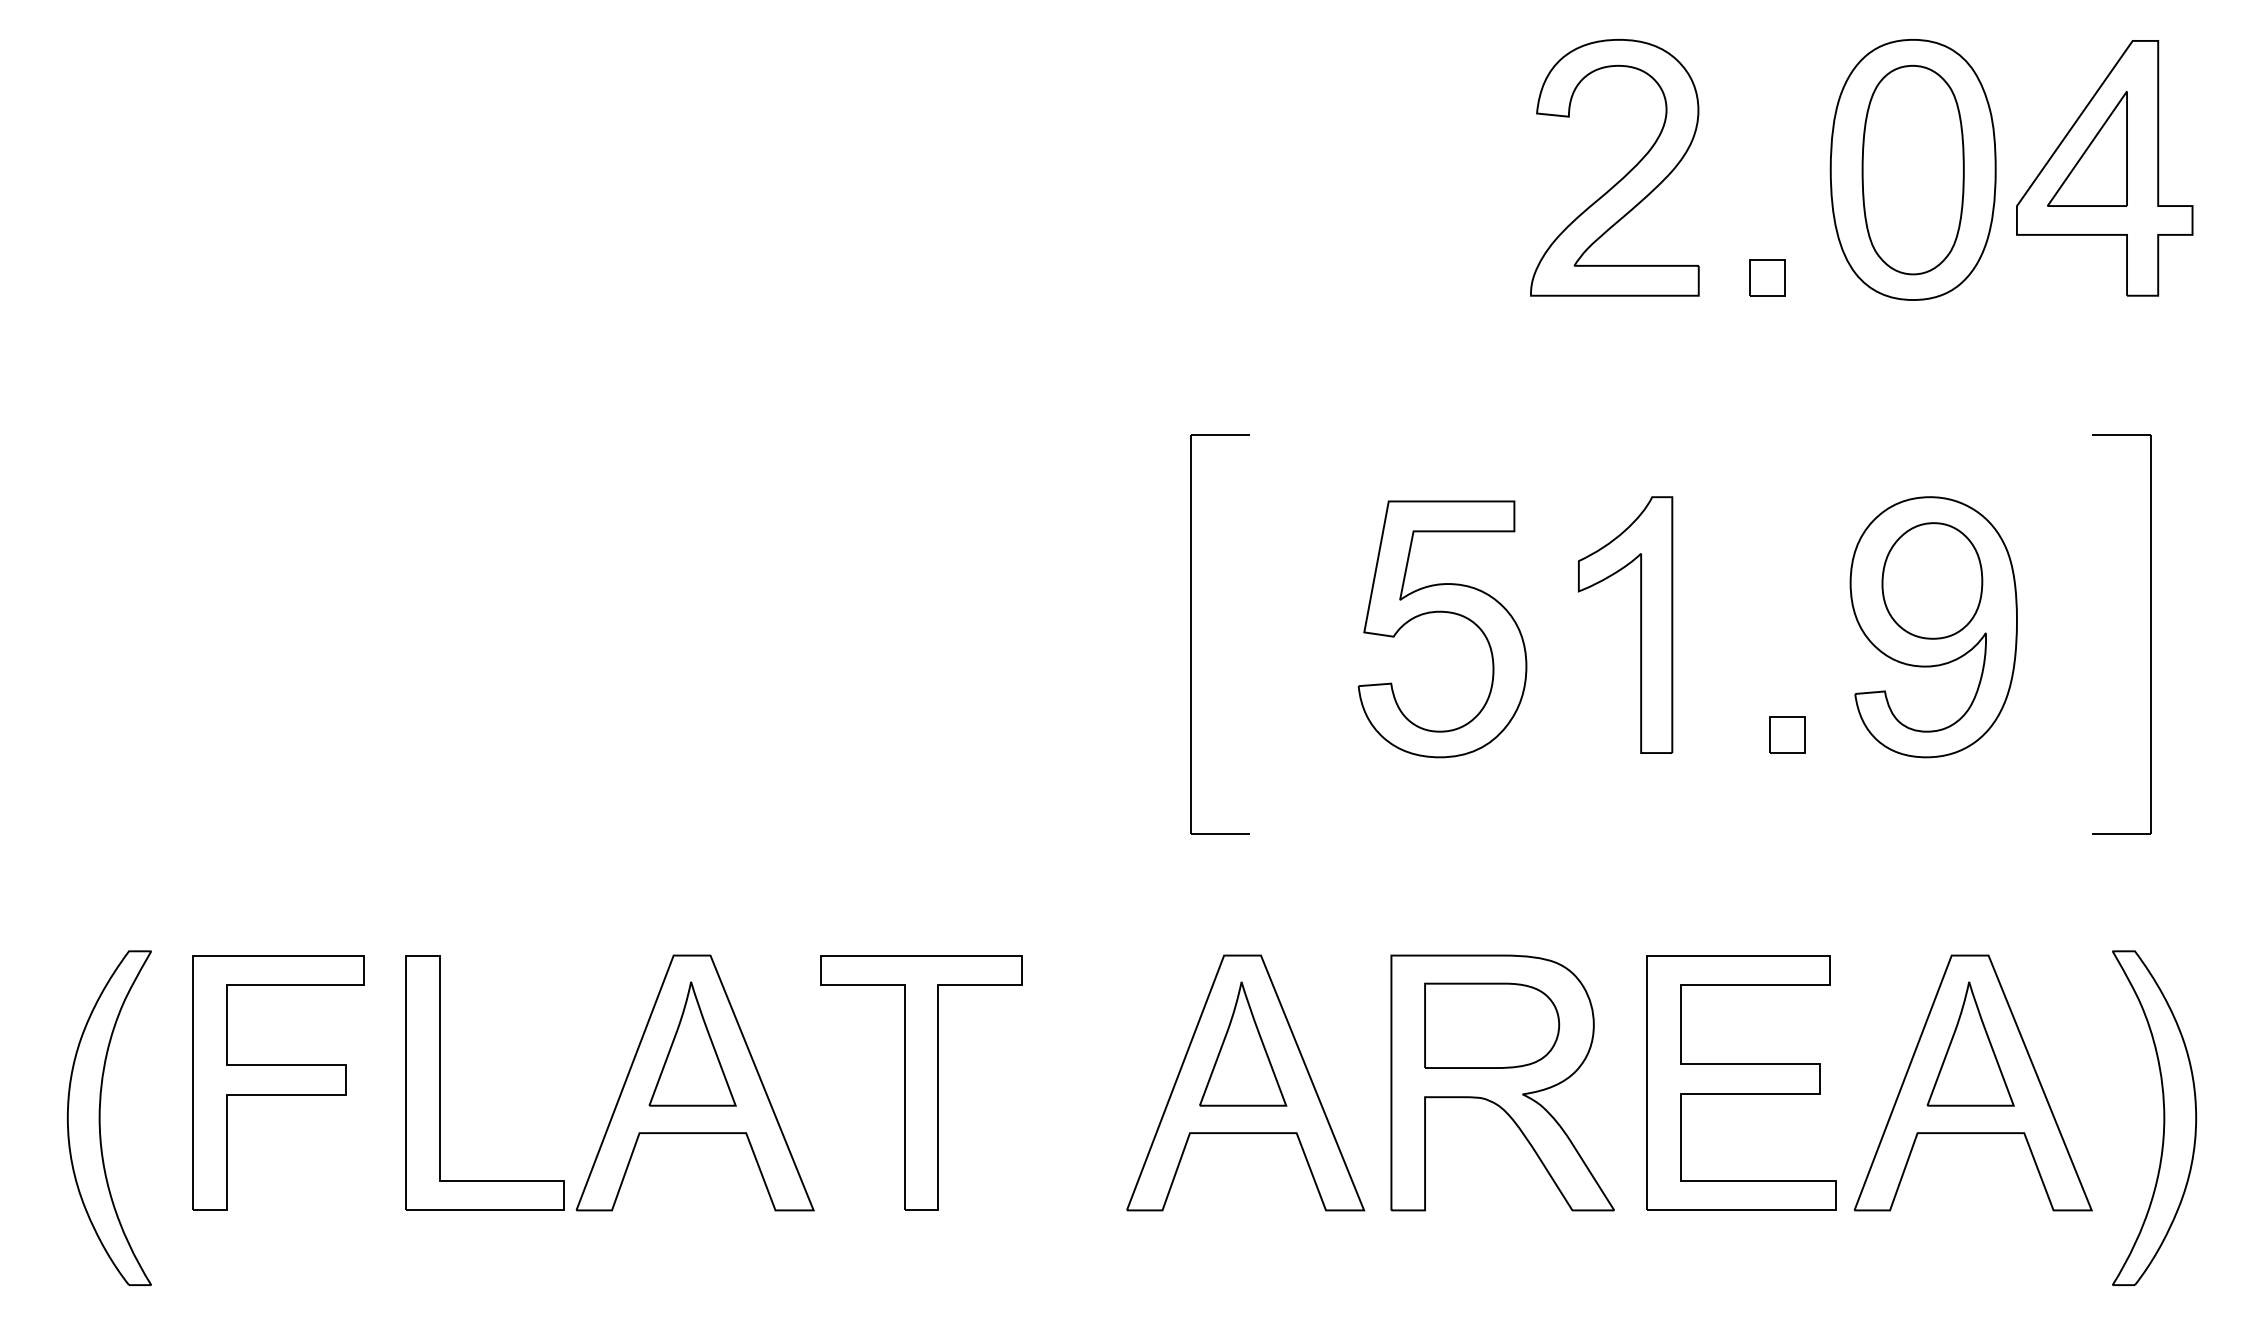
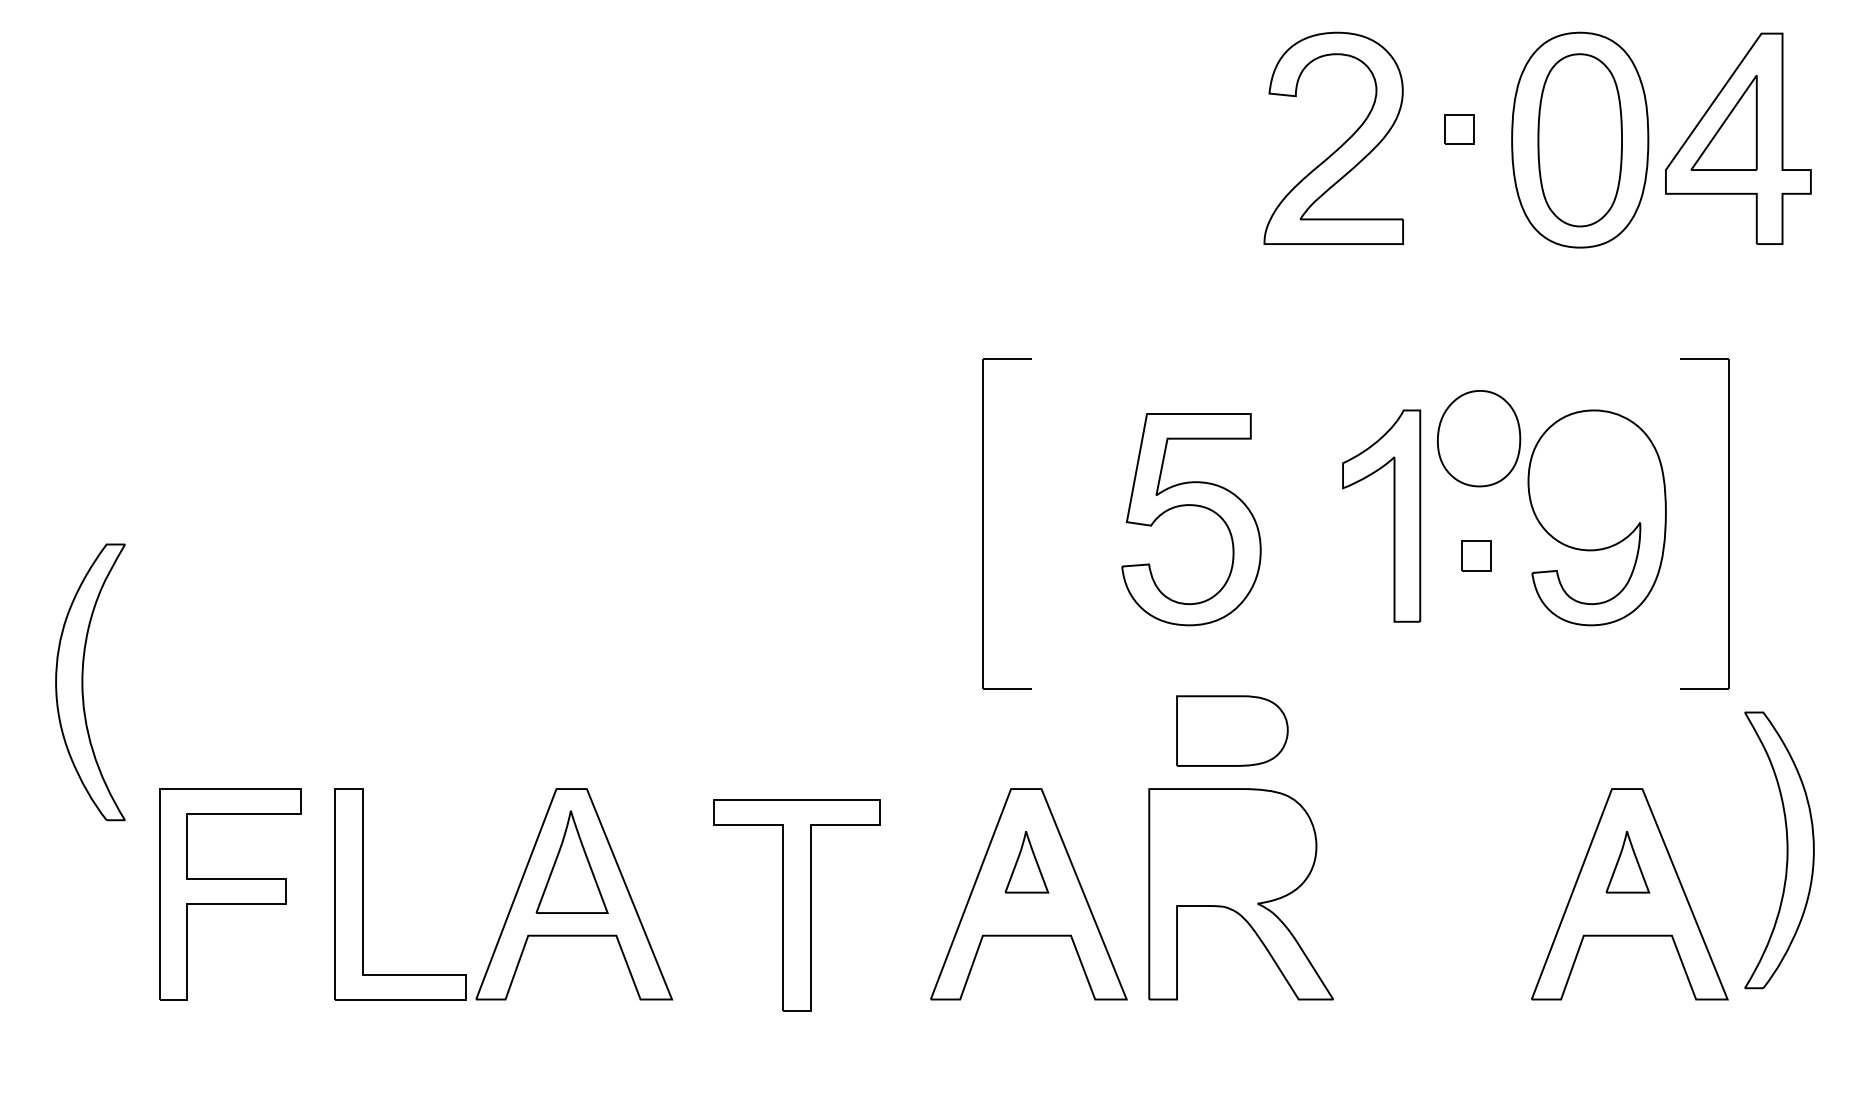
part: (1767, 278) -> (1459, 129), moved
part: (1932, 580) -> (1479, 438), moved
part: (1639, 624) -> (1393, 515), moved
part: (2150, 634) -> (1728, 523), moved
part: (1787, 734) -> (1476, 555), moved
part: (1492, 1025) -> (1232, 730), moved
part: (1242, 1043) -> (1026, 861), size x0.6
part: (1970, 1043) -> (1627, 861), size x0.6
part: (920, 1083) -> (796, 905), moved
part: (1740, 1083) -> (1437, 894), removed
part: (101, 1118) -> (83, 682), moved
part: (2162, 1118) -> (1786, 850), moved

